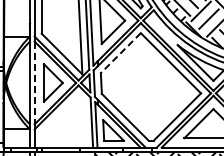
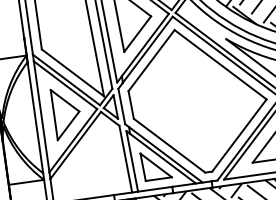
line: (120, 53) -> (151, 61), dashed -> solid
line: (34, 83) -> (41, 117), dashed -> solid

